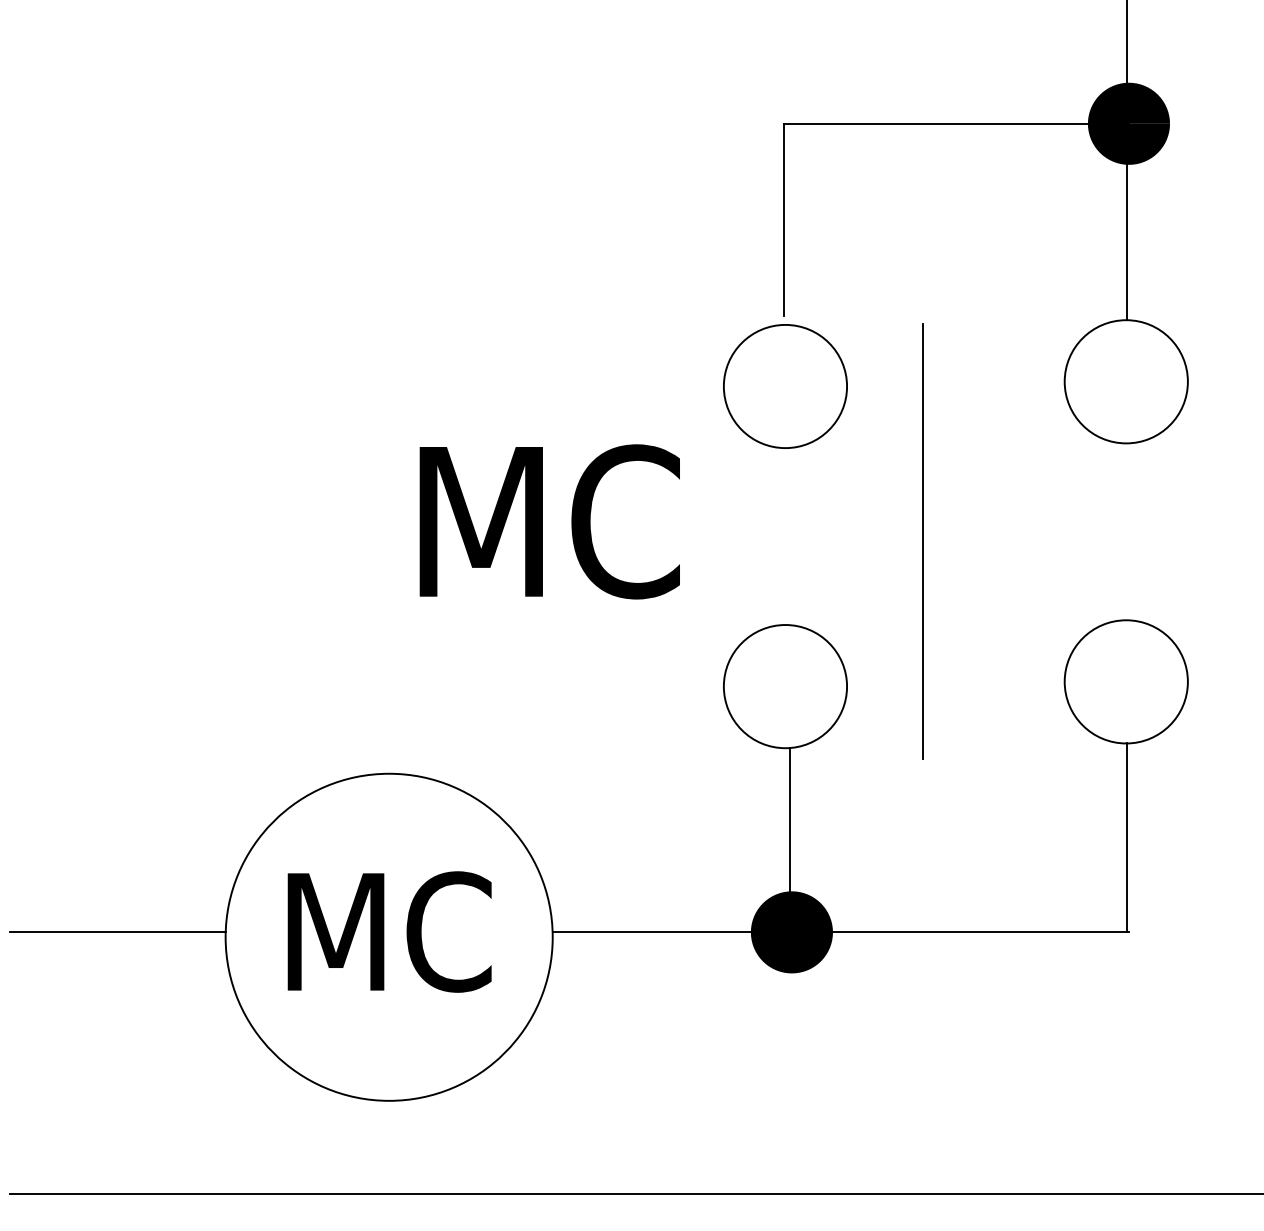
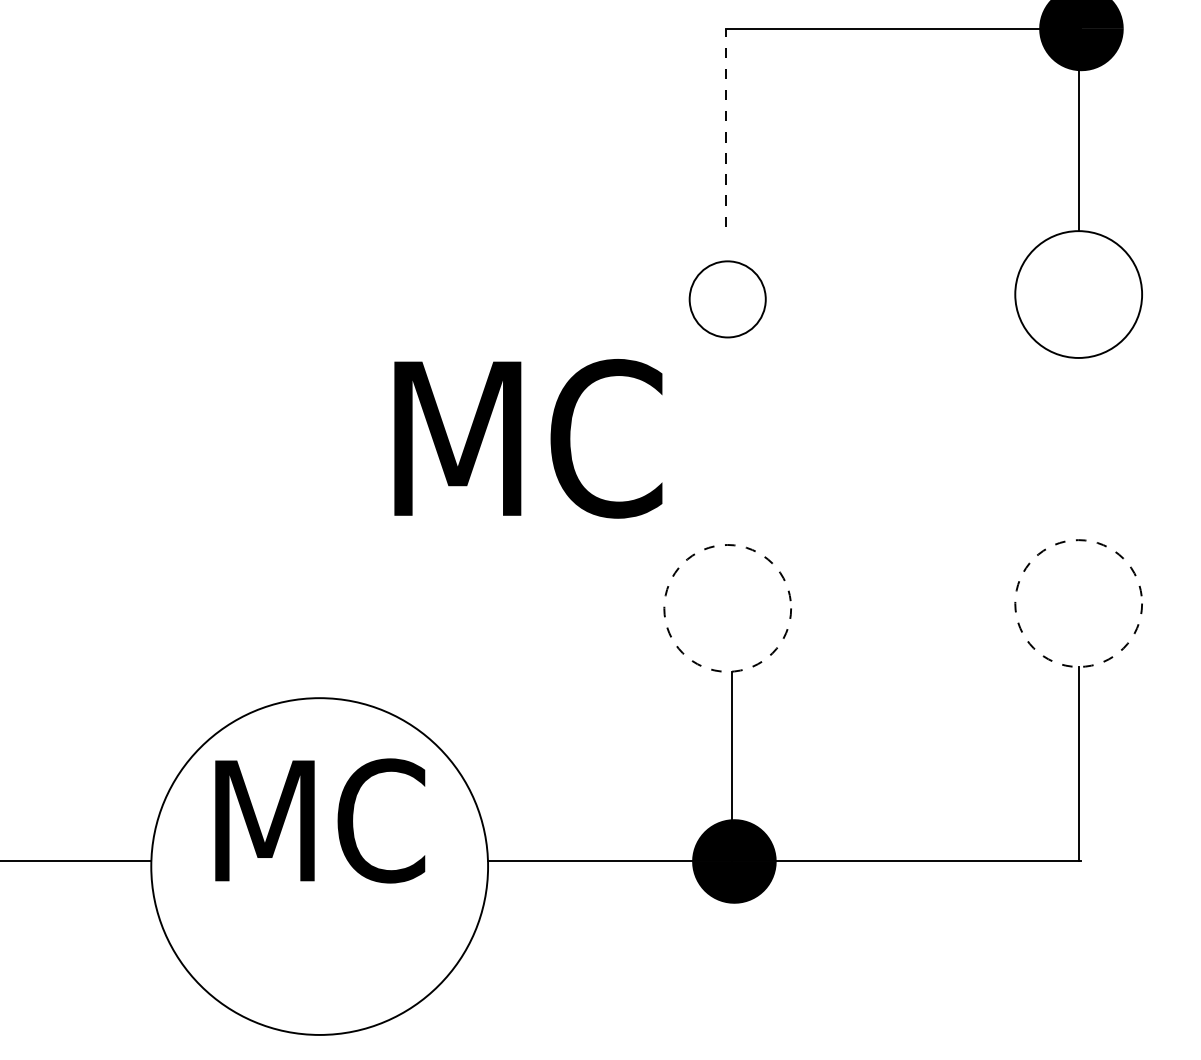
line: (783, 219) -> (725, 127), solid -> dashed
circle: (785, 386) -> (727, 299), size x0.6
text: (549, 521) -> (528, 438), moved
line: (923, 541) -> (869, 458), removed
circle: (1125, 681) -> (1077, 603), solid -> dashed
circle: (785, 686) -> (727, 608), solid -> dashed
text: (389, 931) -> (320, 820), moved

